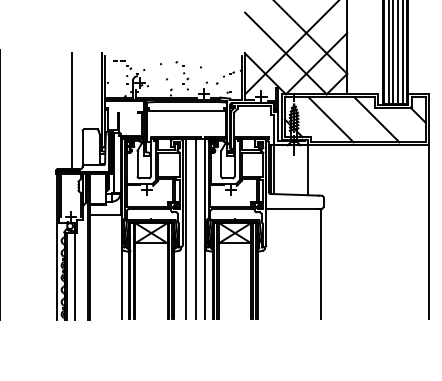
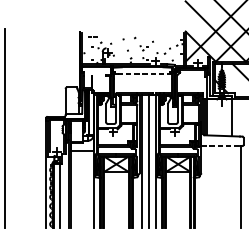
line: (71, 110) -> (57, 73), removed
line: (189, 110) -> (144, 73), solid -> dashed
line: (293, 208) -> (221, 146), solid -> dashed

